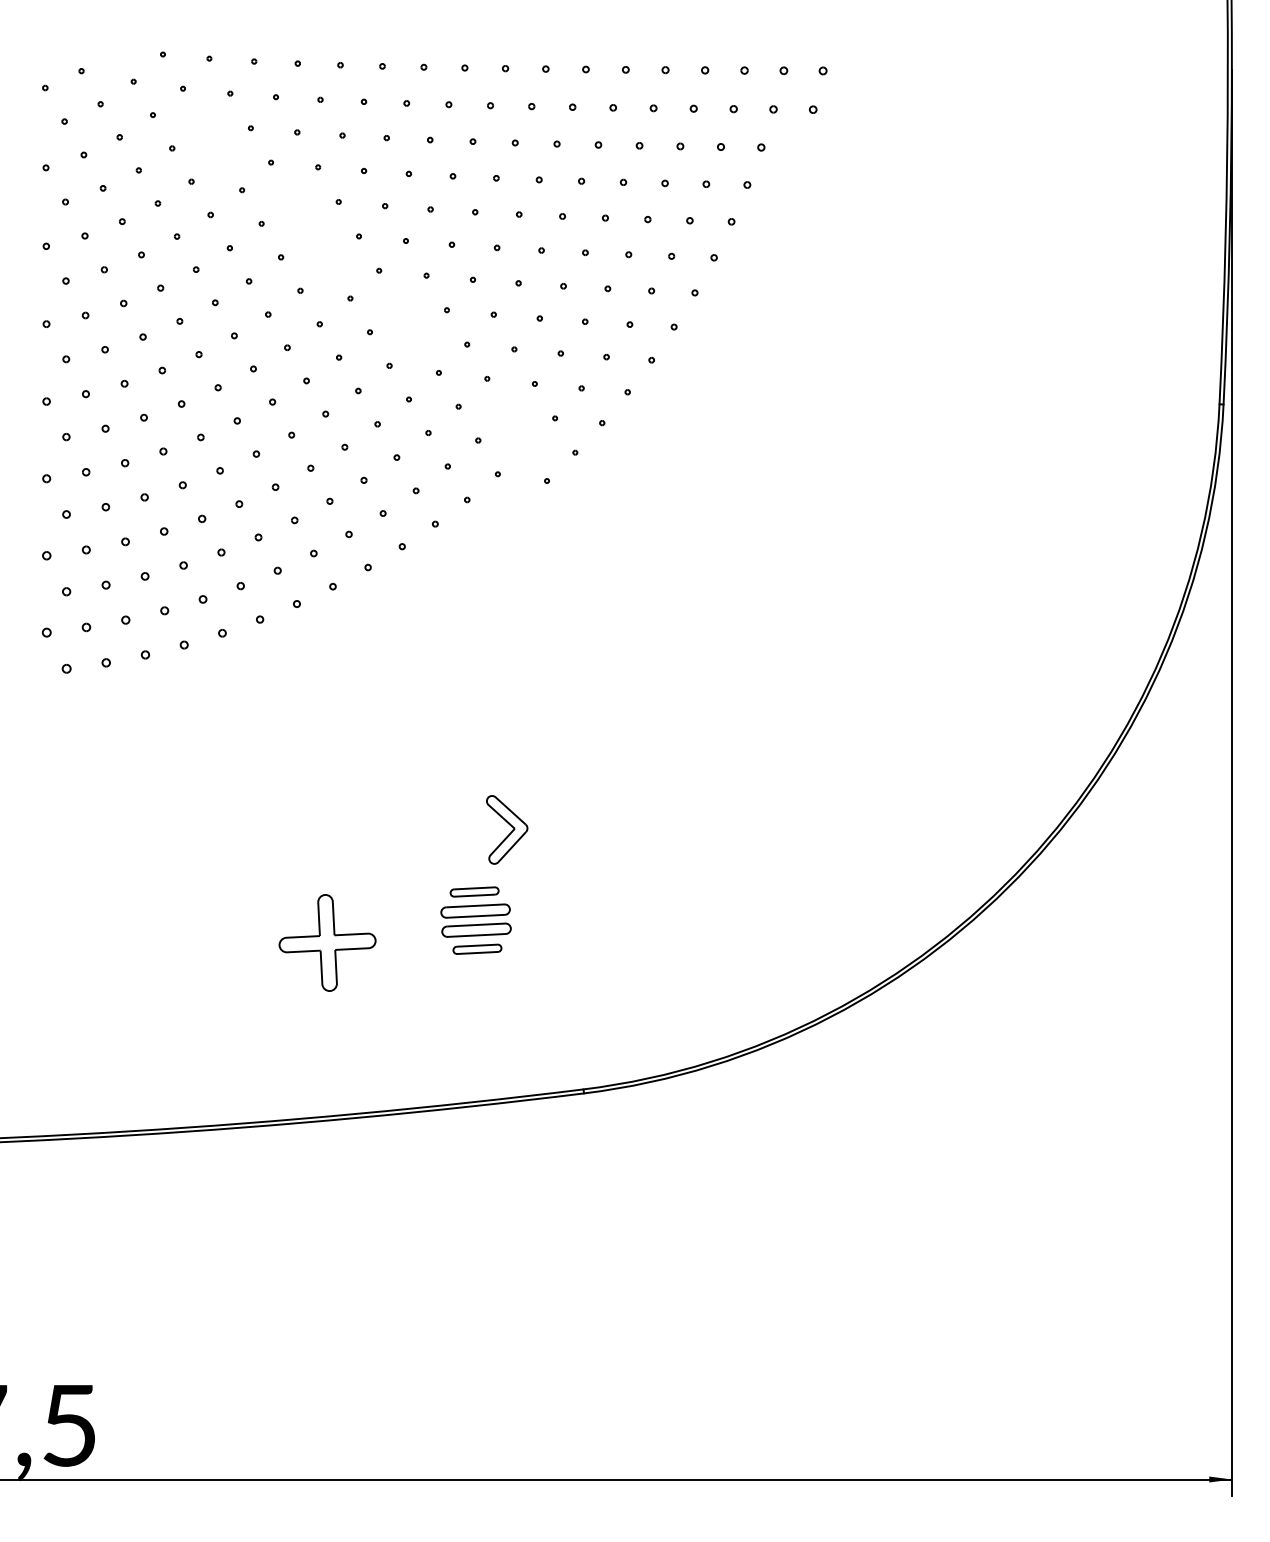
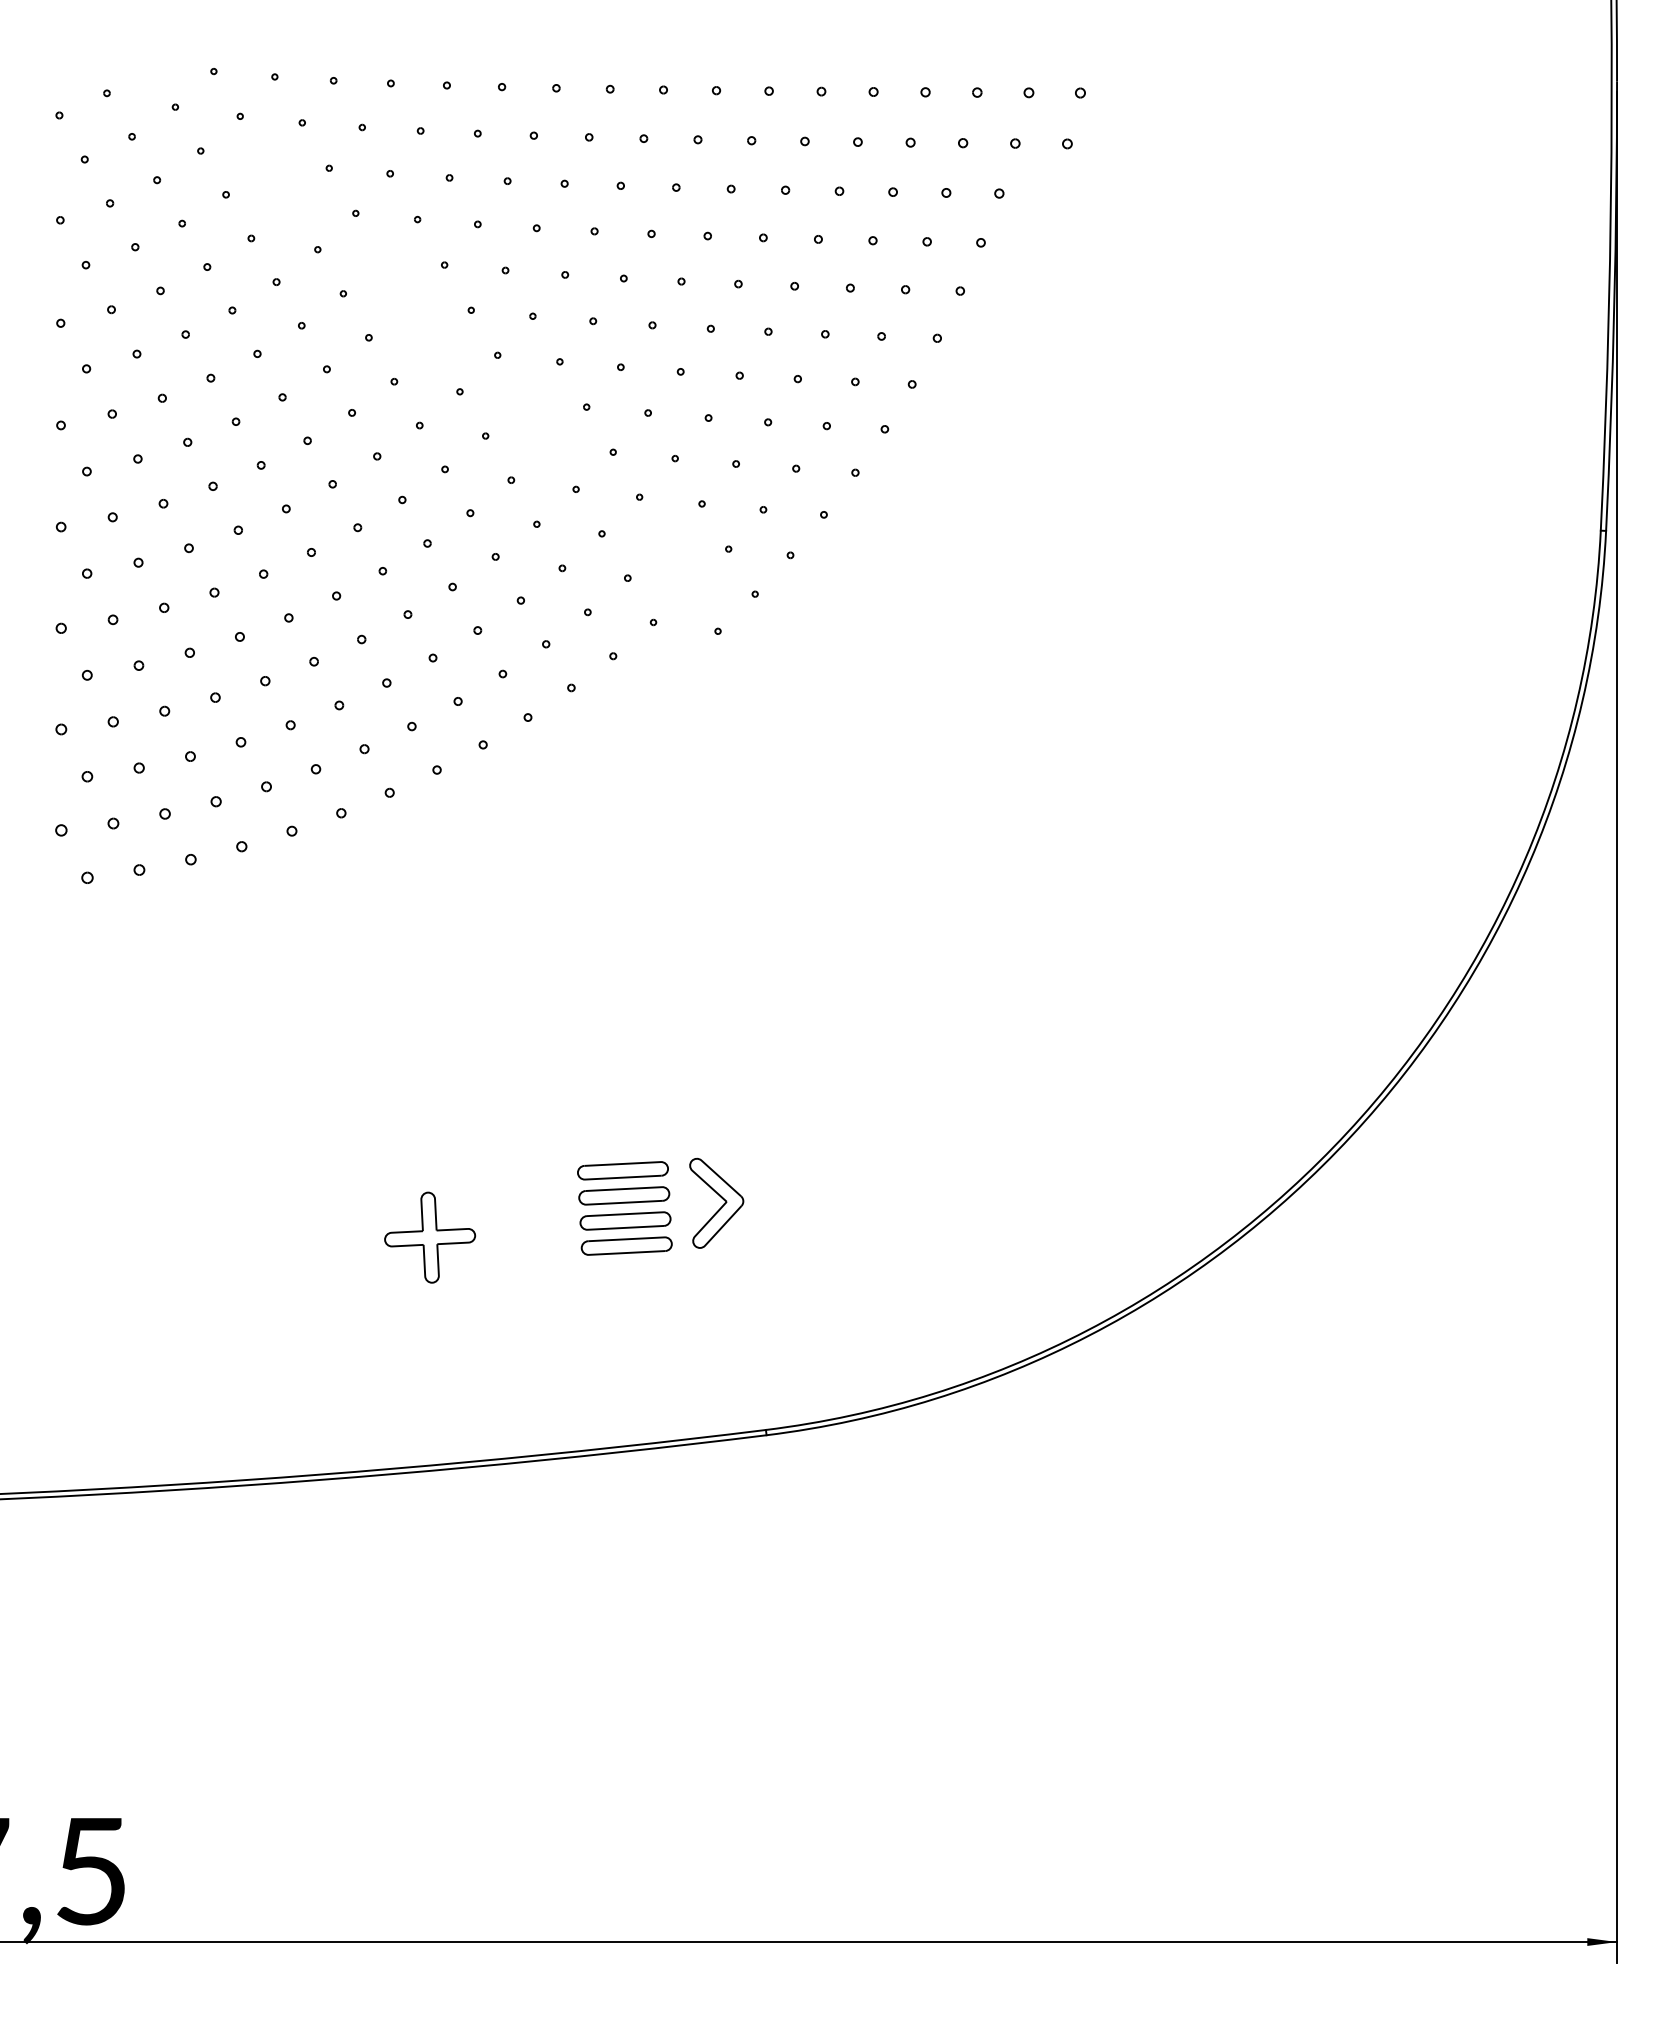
part: (510, 825) -> (720, 1197), moved
part: (474, 891) -> (622, 1170), size x1.43
part: (327, 942) -> (430, 1237), size x0.71
part: (477, 948) -> (626, 1245), size x1.43

